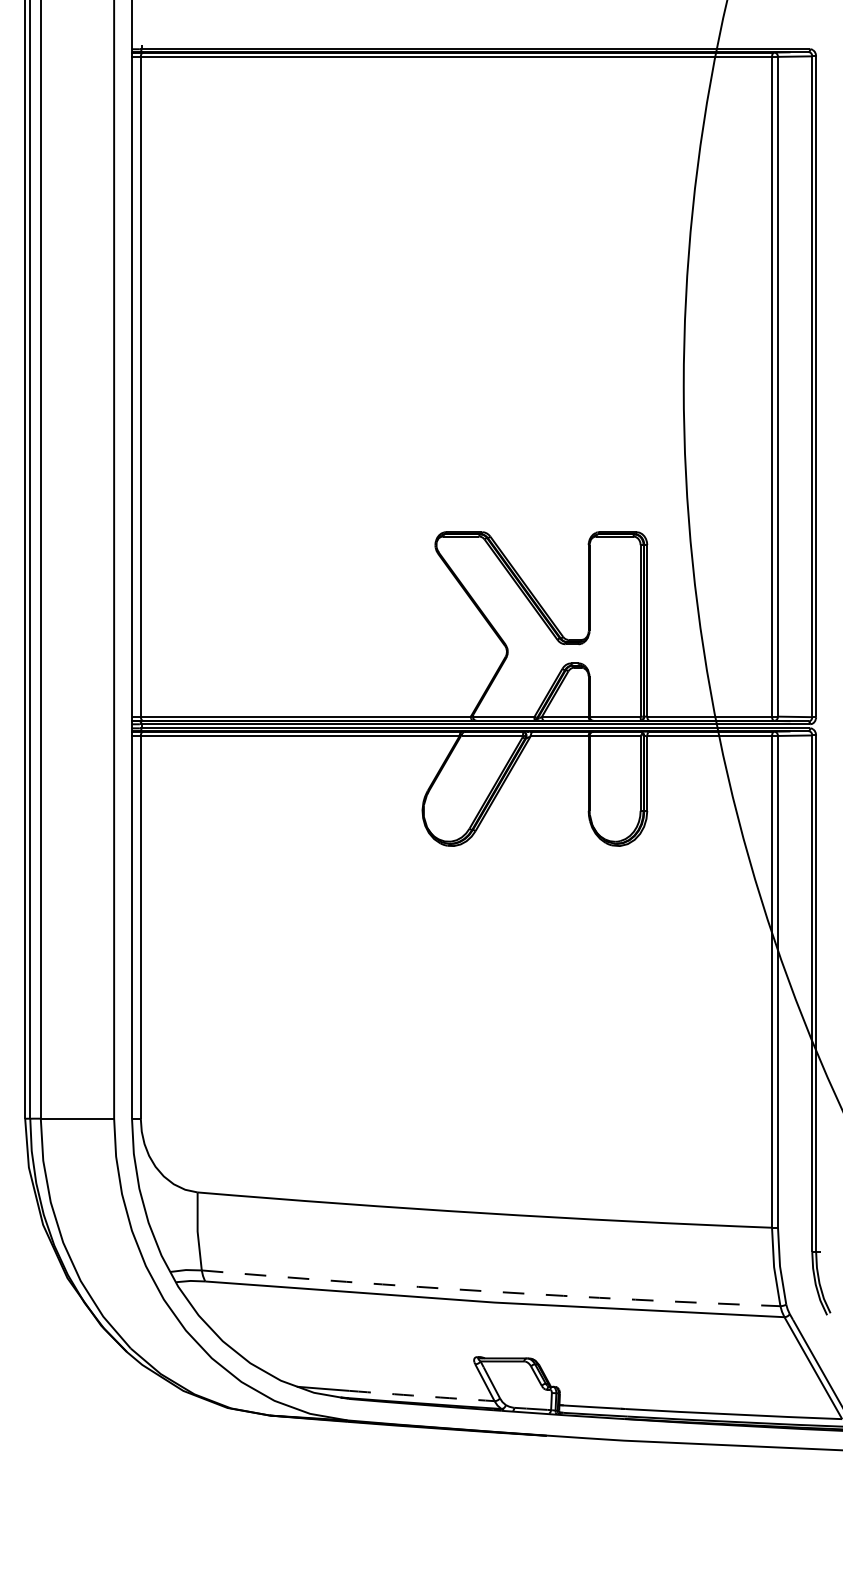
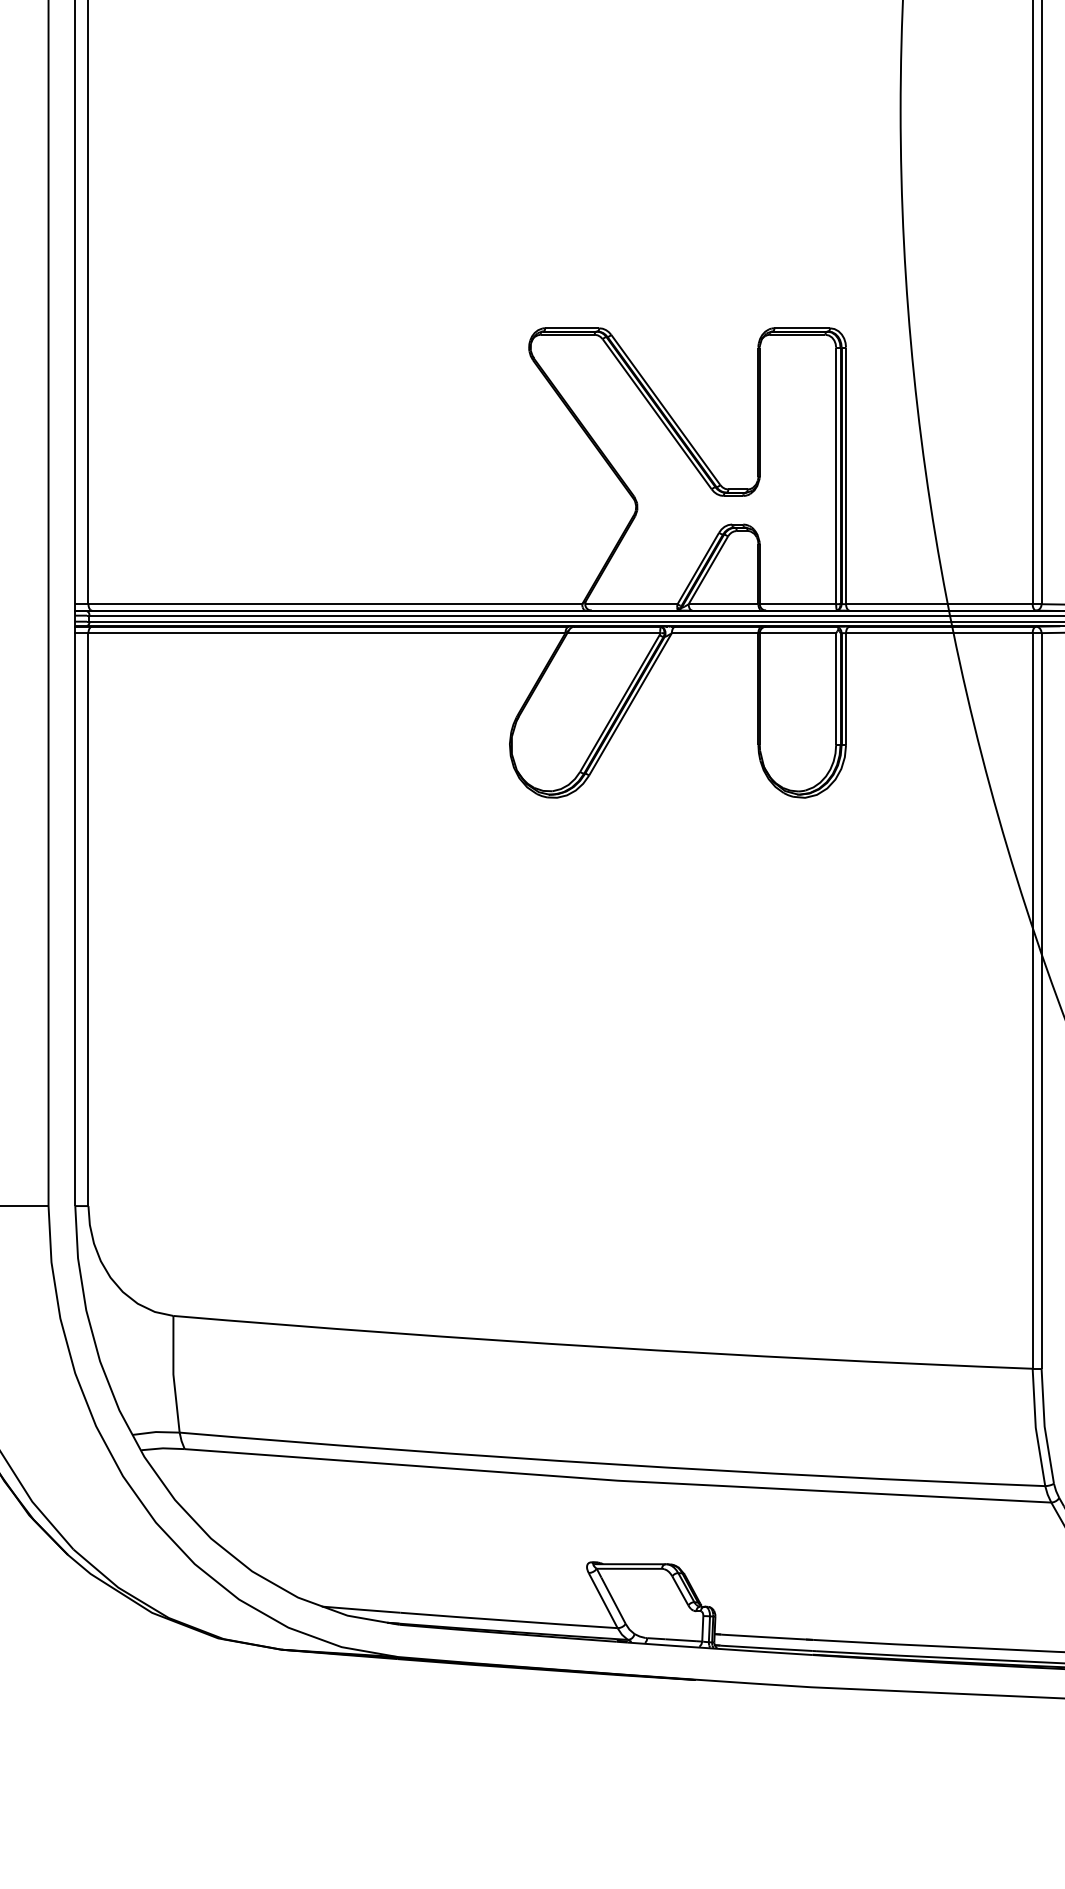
line: (490, 1291) -> (611, 1464), dashed -> solid
line: (421, 1396) -> (508, 1621), dashed -> solid

